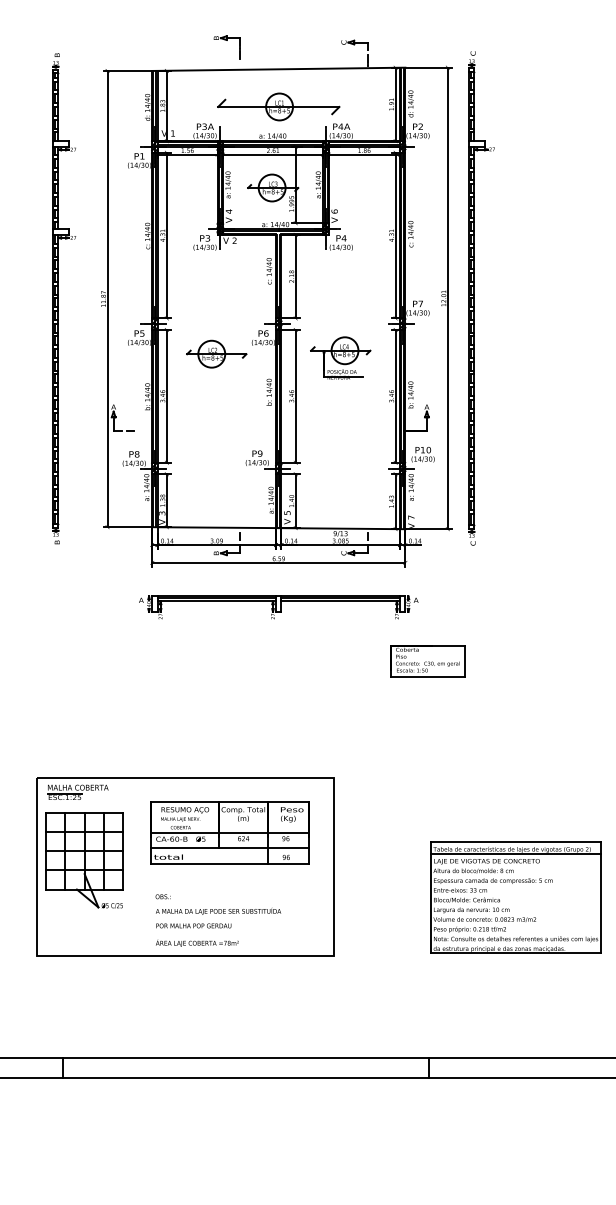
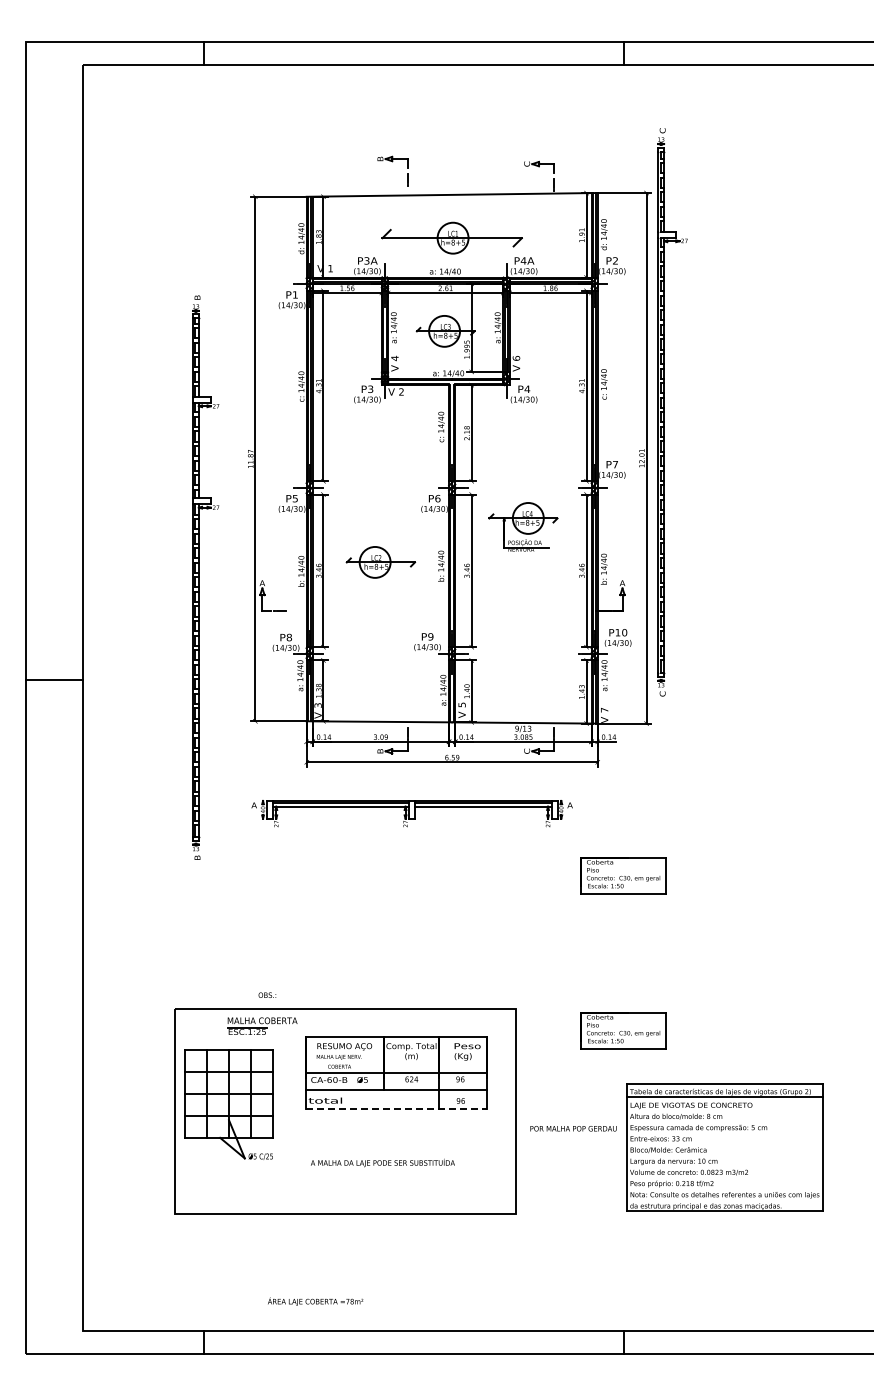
part: (64, 298) -> (205, 577), moved
part: (474, 298) -> (664, 412), moved
part: (216, 354) -> (380, 562), moved
part: (278, 607) -> (411, 813), moved
part: (78, 791) -> (262, 1025), moved
part: (427, 796) -> (623, 1030), added
line: (230, 863) -> (396, 1108), solid -> dashed
text: (163, 896) -> (267, 994), moved
text: (193, 925) -> (573, 1128), moved
text: (197, 943) -> (315, 1301), moved

